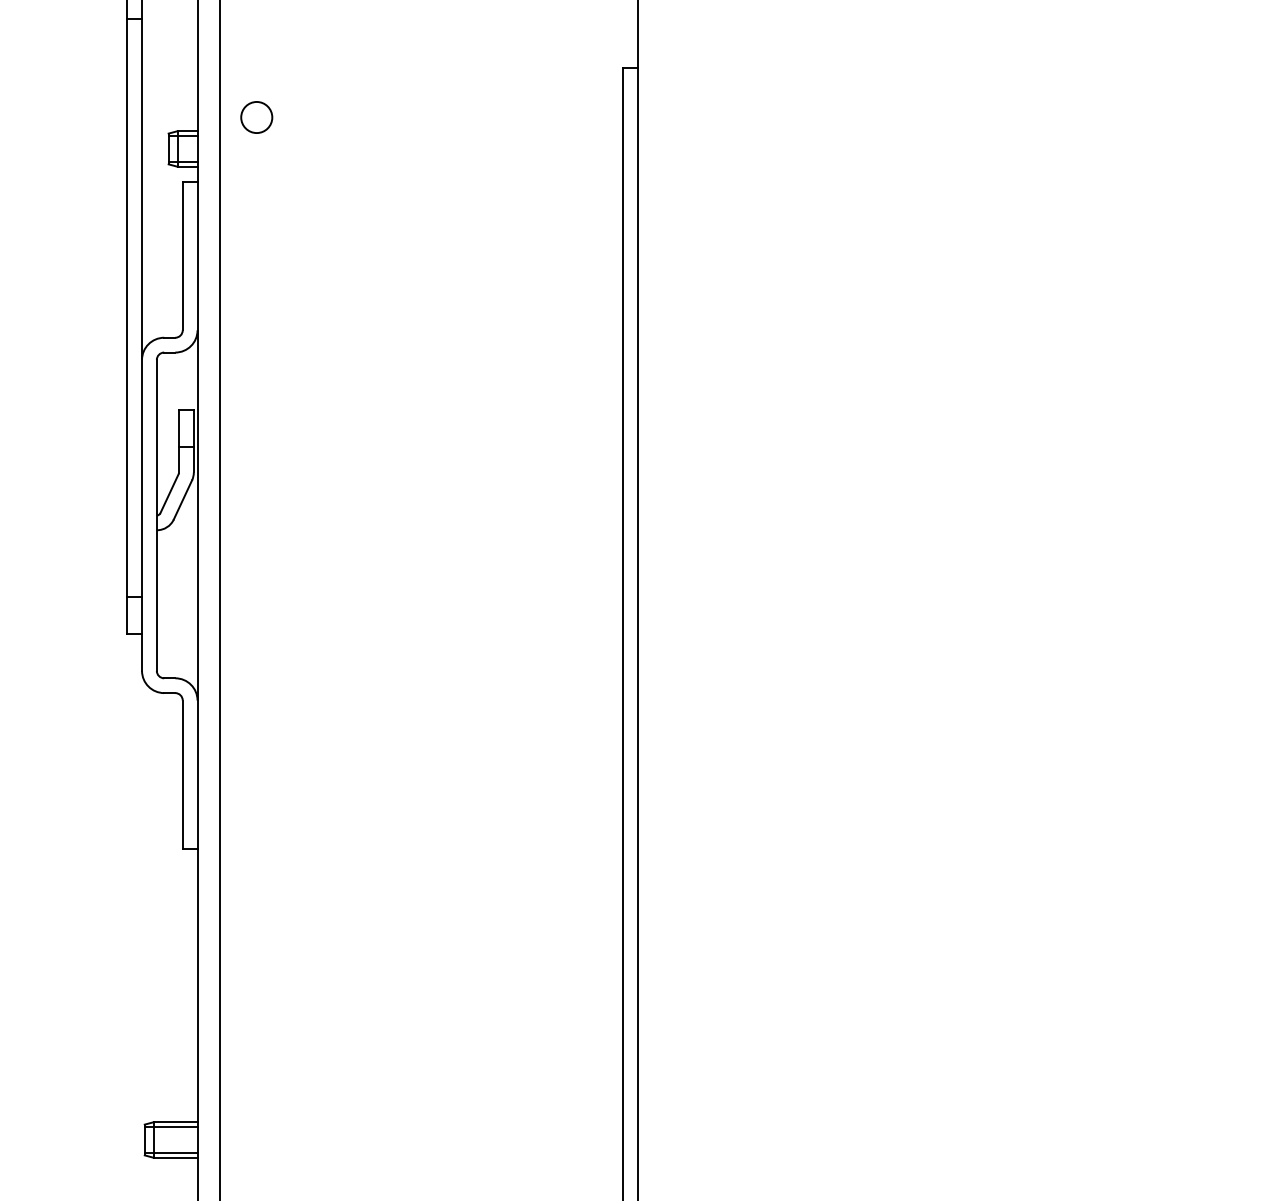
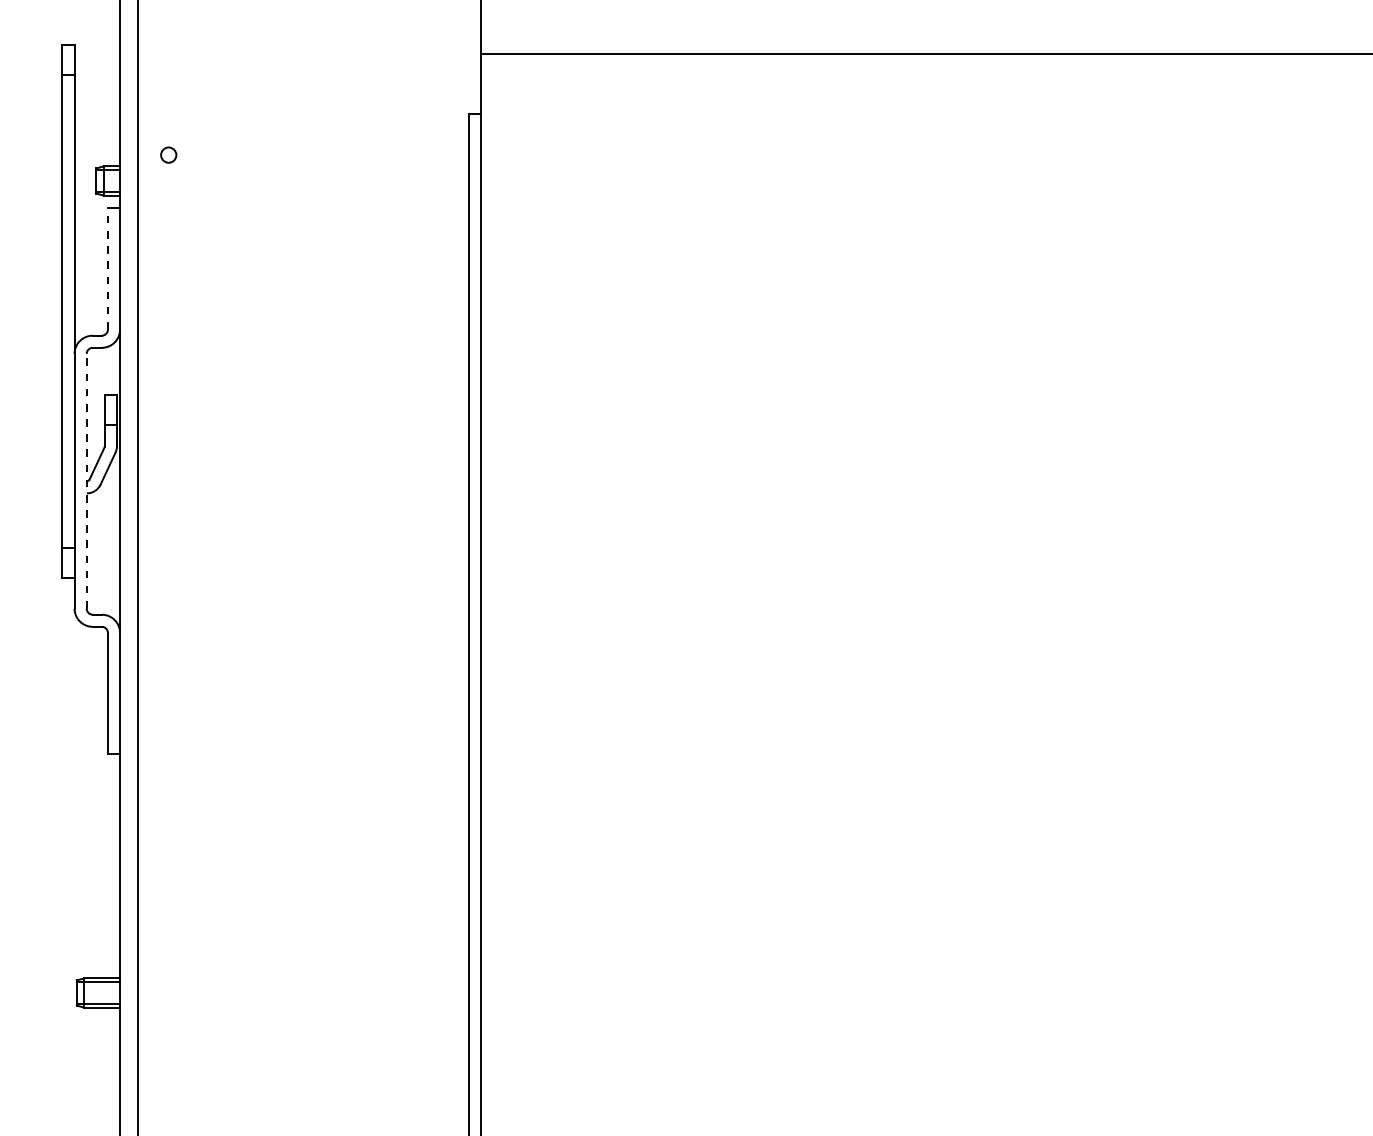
circle: (256, 116) -> (168, 154), size x0.6
line: (182, 255) -> (107, 268), solid -> dashed
line: (156, 514) -> (86, 480), solid -> dashed

